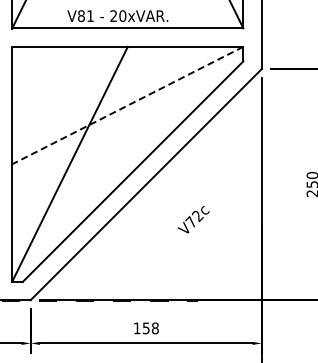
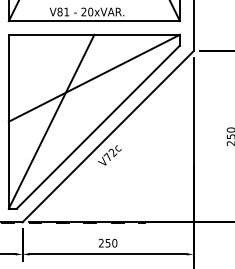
line: (127, 105) -> (94, 78), dashed -> solid
text: (193, 219) -> (109, 155), moved
text: (145, 327) -> (107, 242), 158 -> 250

